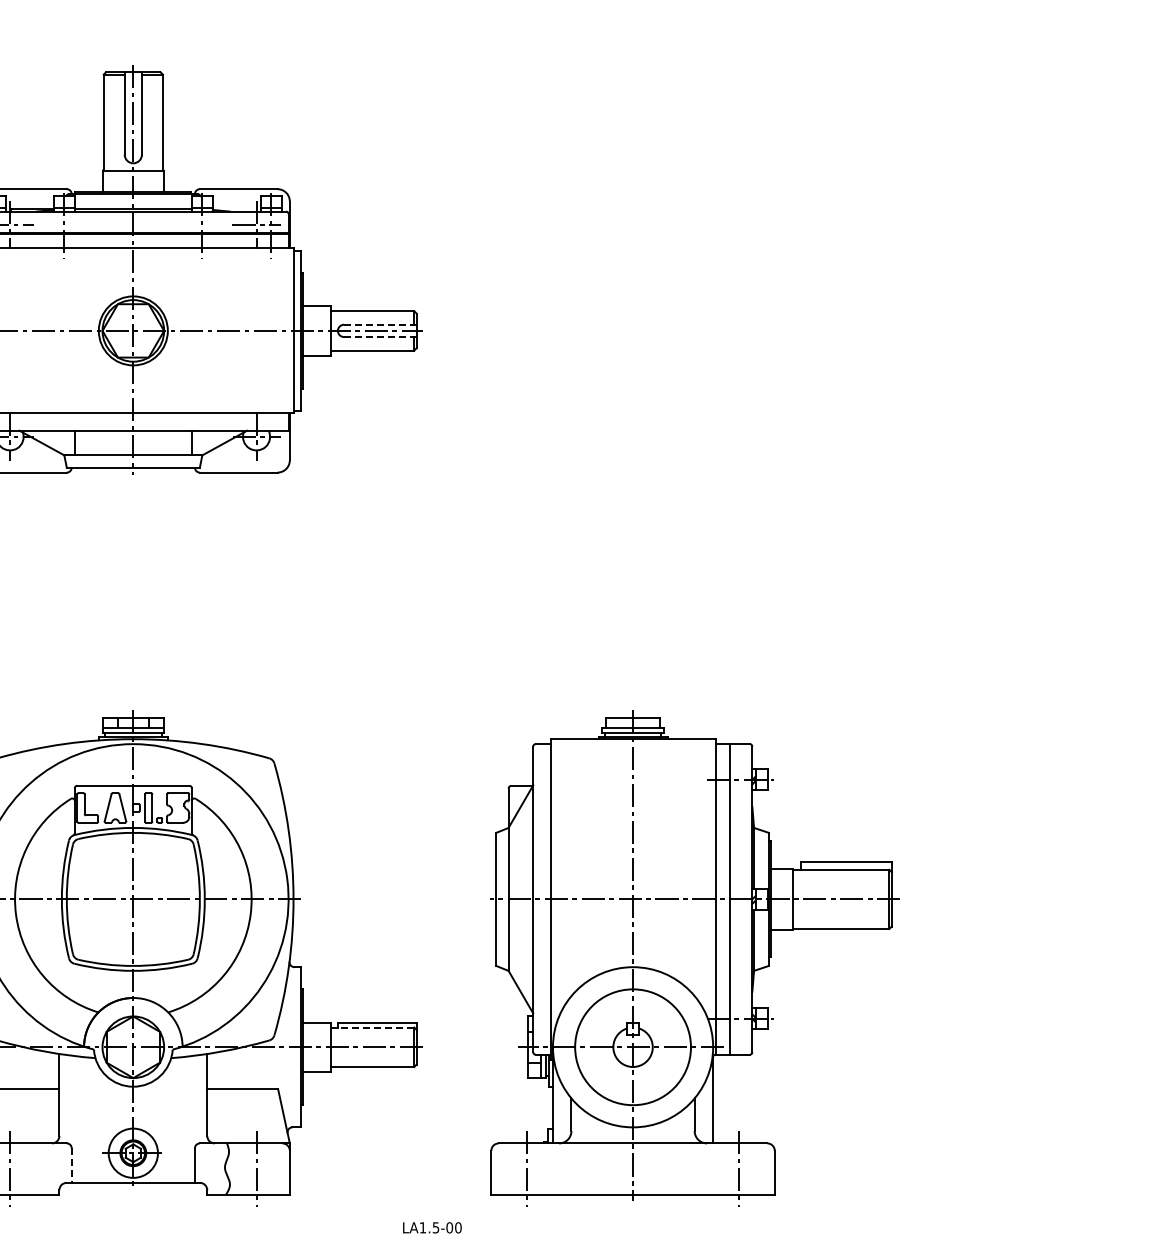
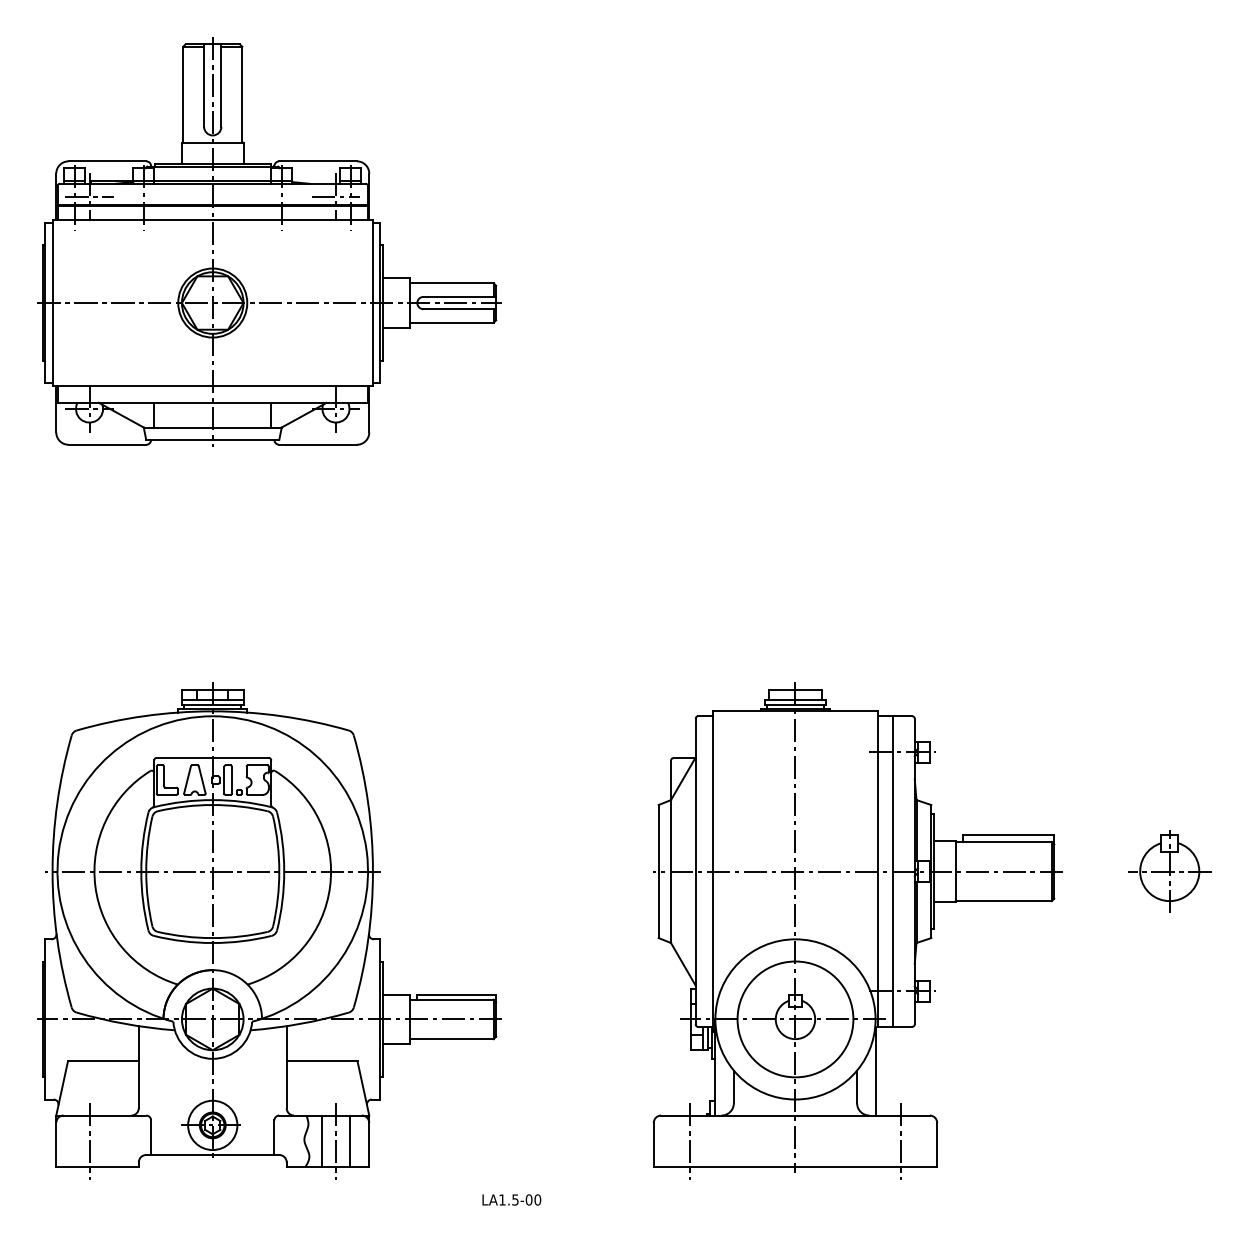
line: (381, 324) -> (460, 296), dashed -> solid
line: (381, 337) -> (460, 309), dashed -> solid
part: (1090, 899) -> (1169, 871), added
part: (695, 958) -> (857, 930), moved
line: (372, 1027) -> (451, 999), dashed -> solid
line: (72, 1166) -> (151, 1138), dashed -> solid
line: (243, 1169) -> (322, 1141), added
line: (270, 1169) -> (349, 1141), added

